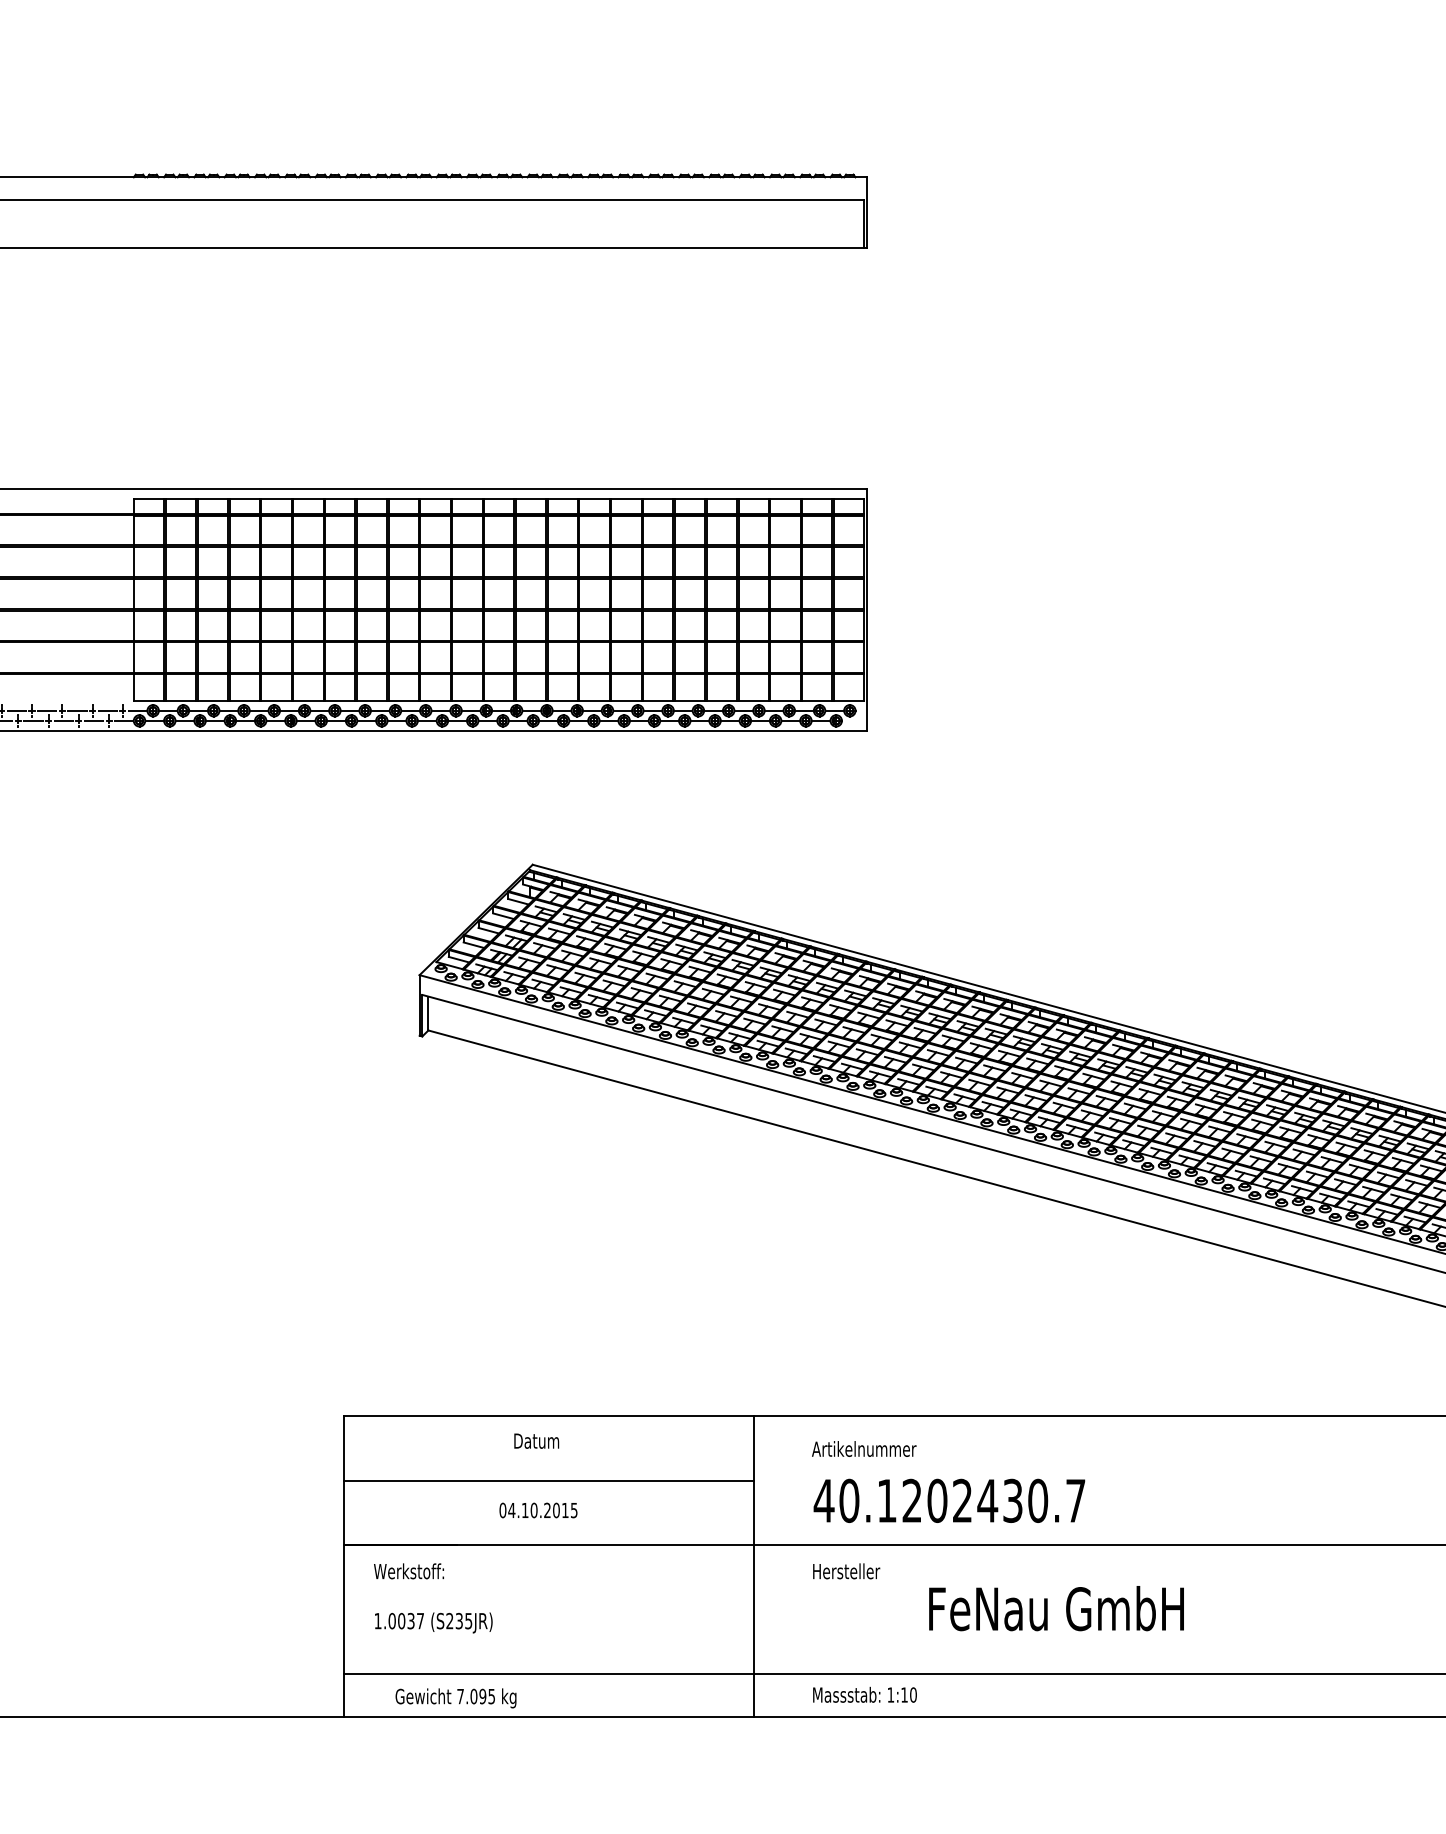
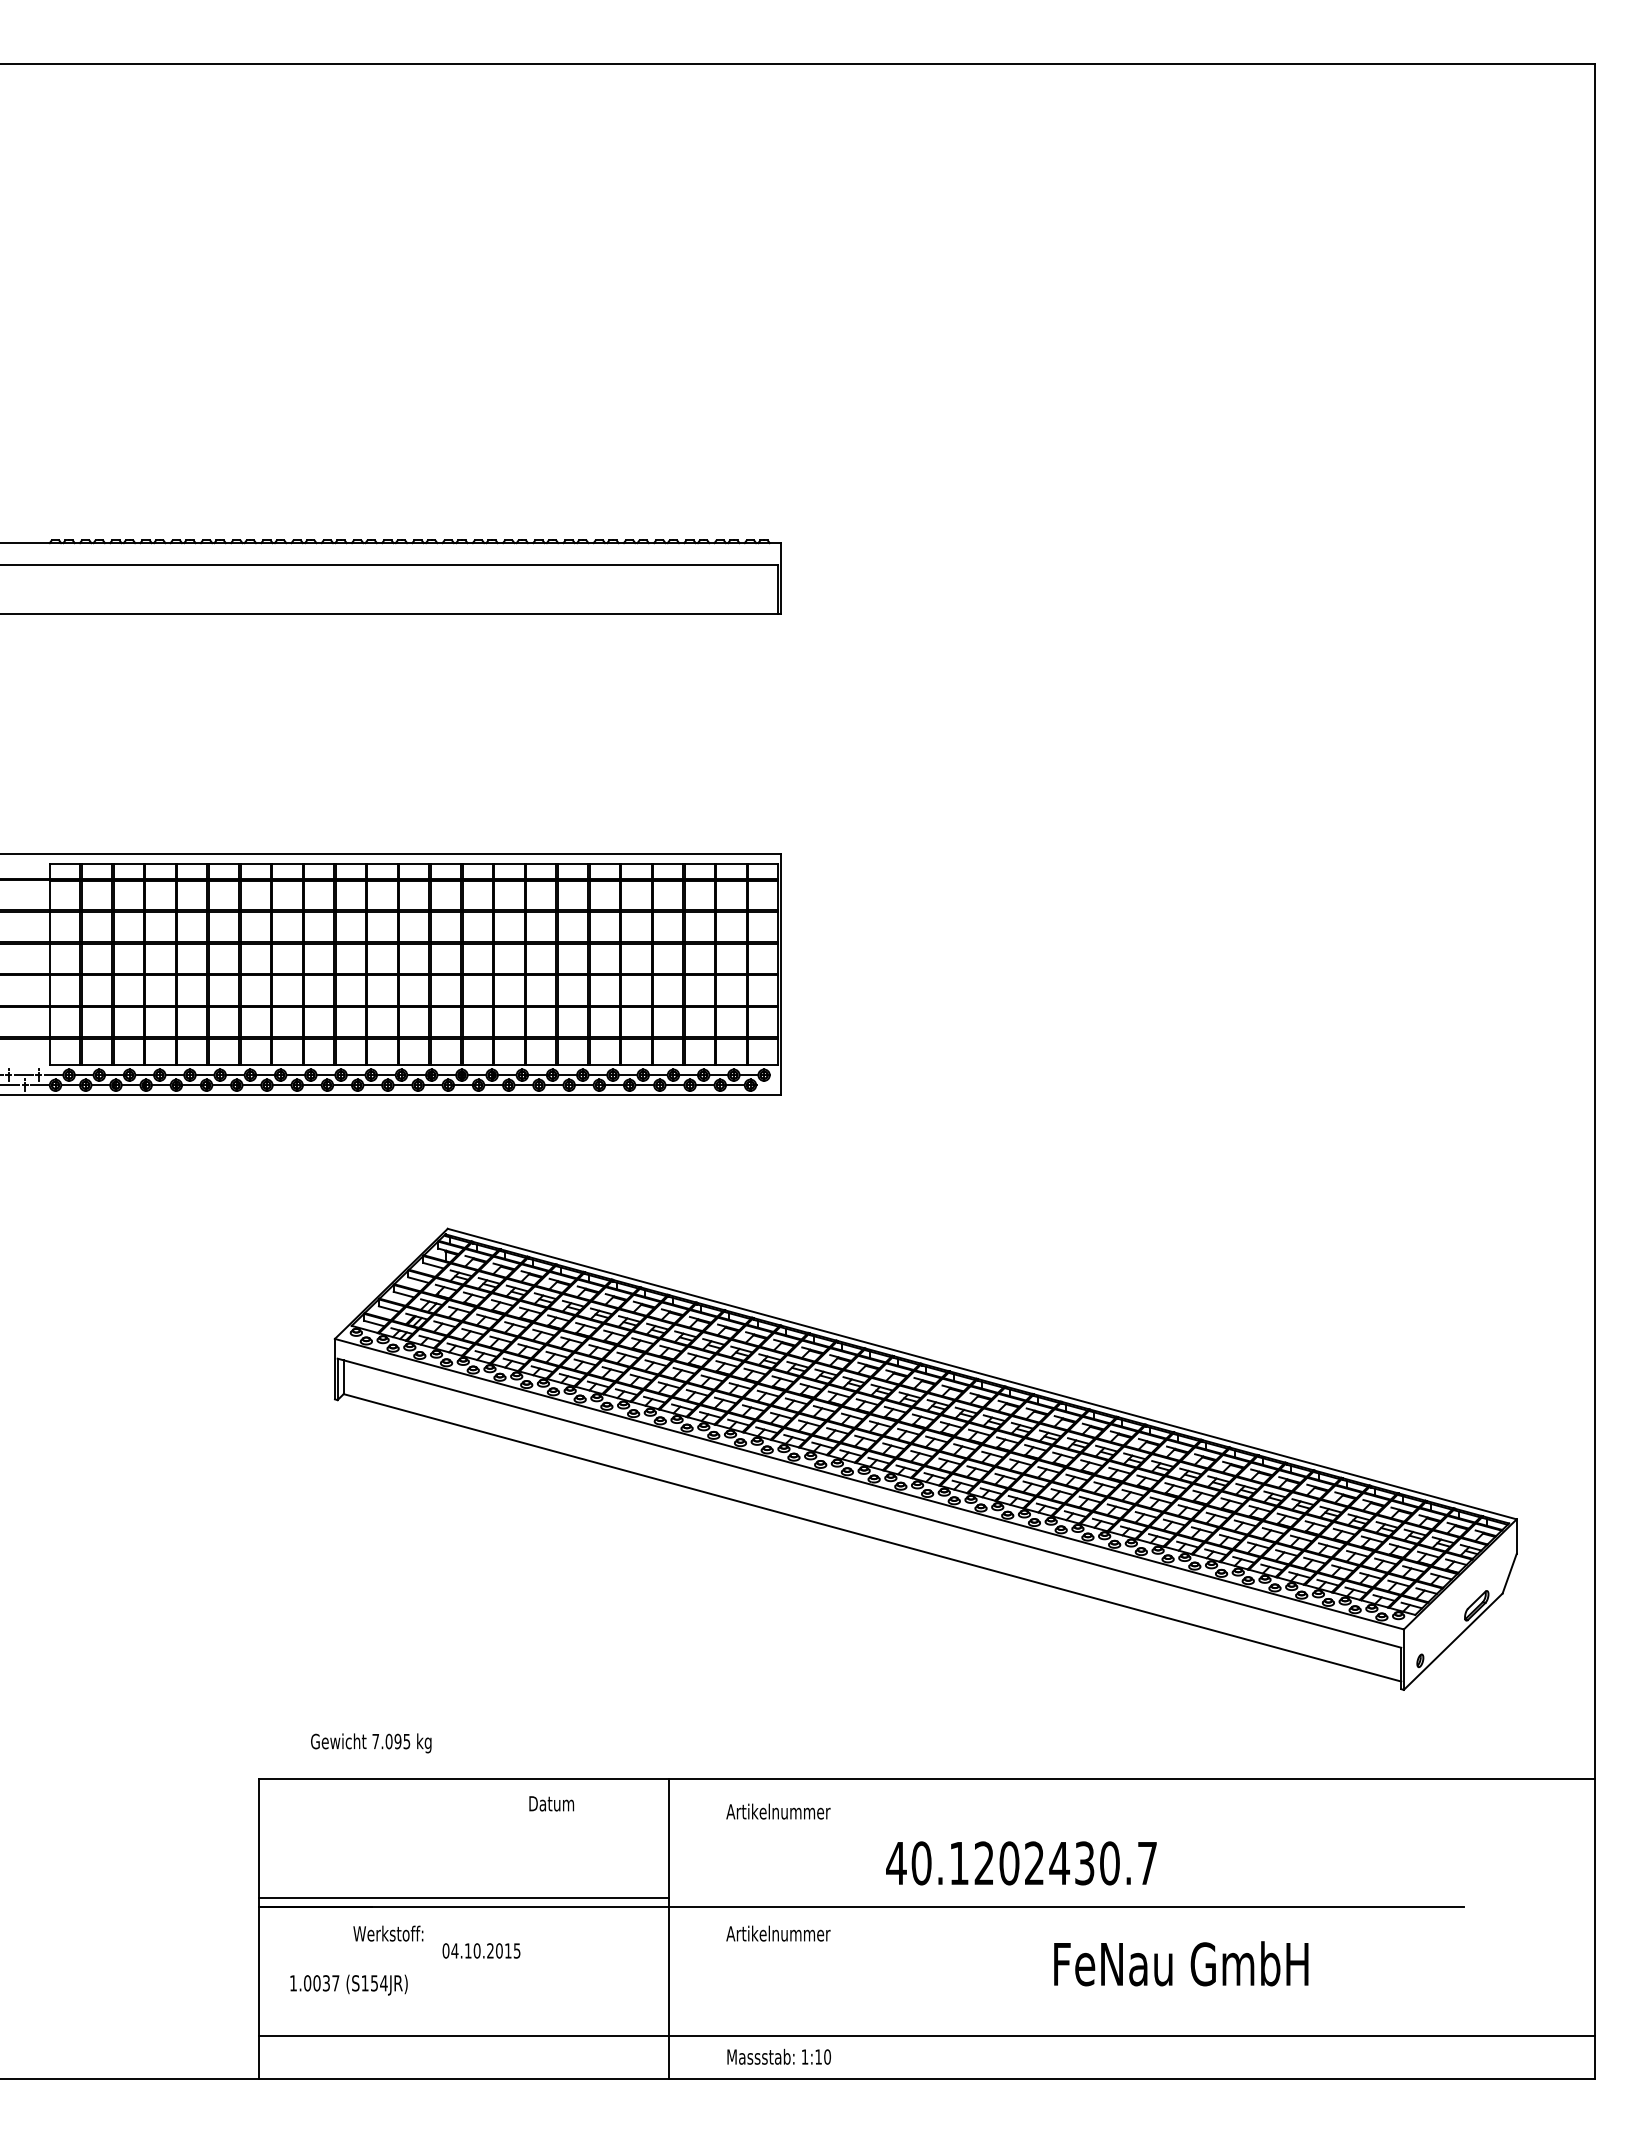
text: (536, 1440) -> (551, 1803), moved
line: (548, 1480) -> (463, 1898), moved
text: (949, 1501) -> (1021, 1863), moved
text: (538, 1510) -> (481, 1950), moved
text: (409, 1571) -> (388, 1933), moved
text: (864, 1571) -> (778, 1933), Hersteller -> Artikelnummer
text: (1056, 1608) -> (1181, 1963), moved
text: (459, 1621) -> (374, 1983), (S235JR) -> (S154JR)
text: (456, 1698) -> (371, 1743), moved

